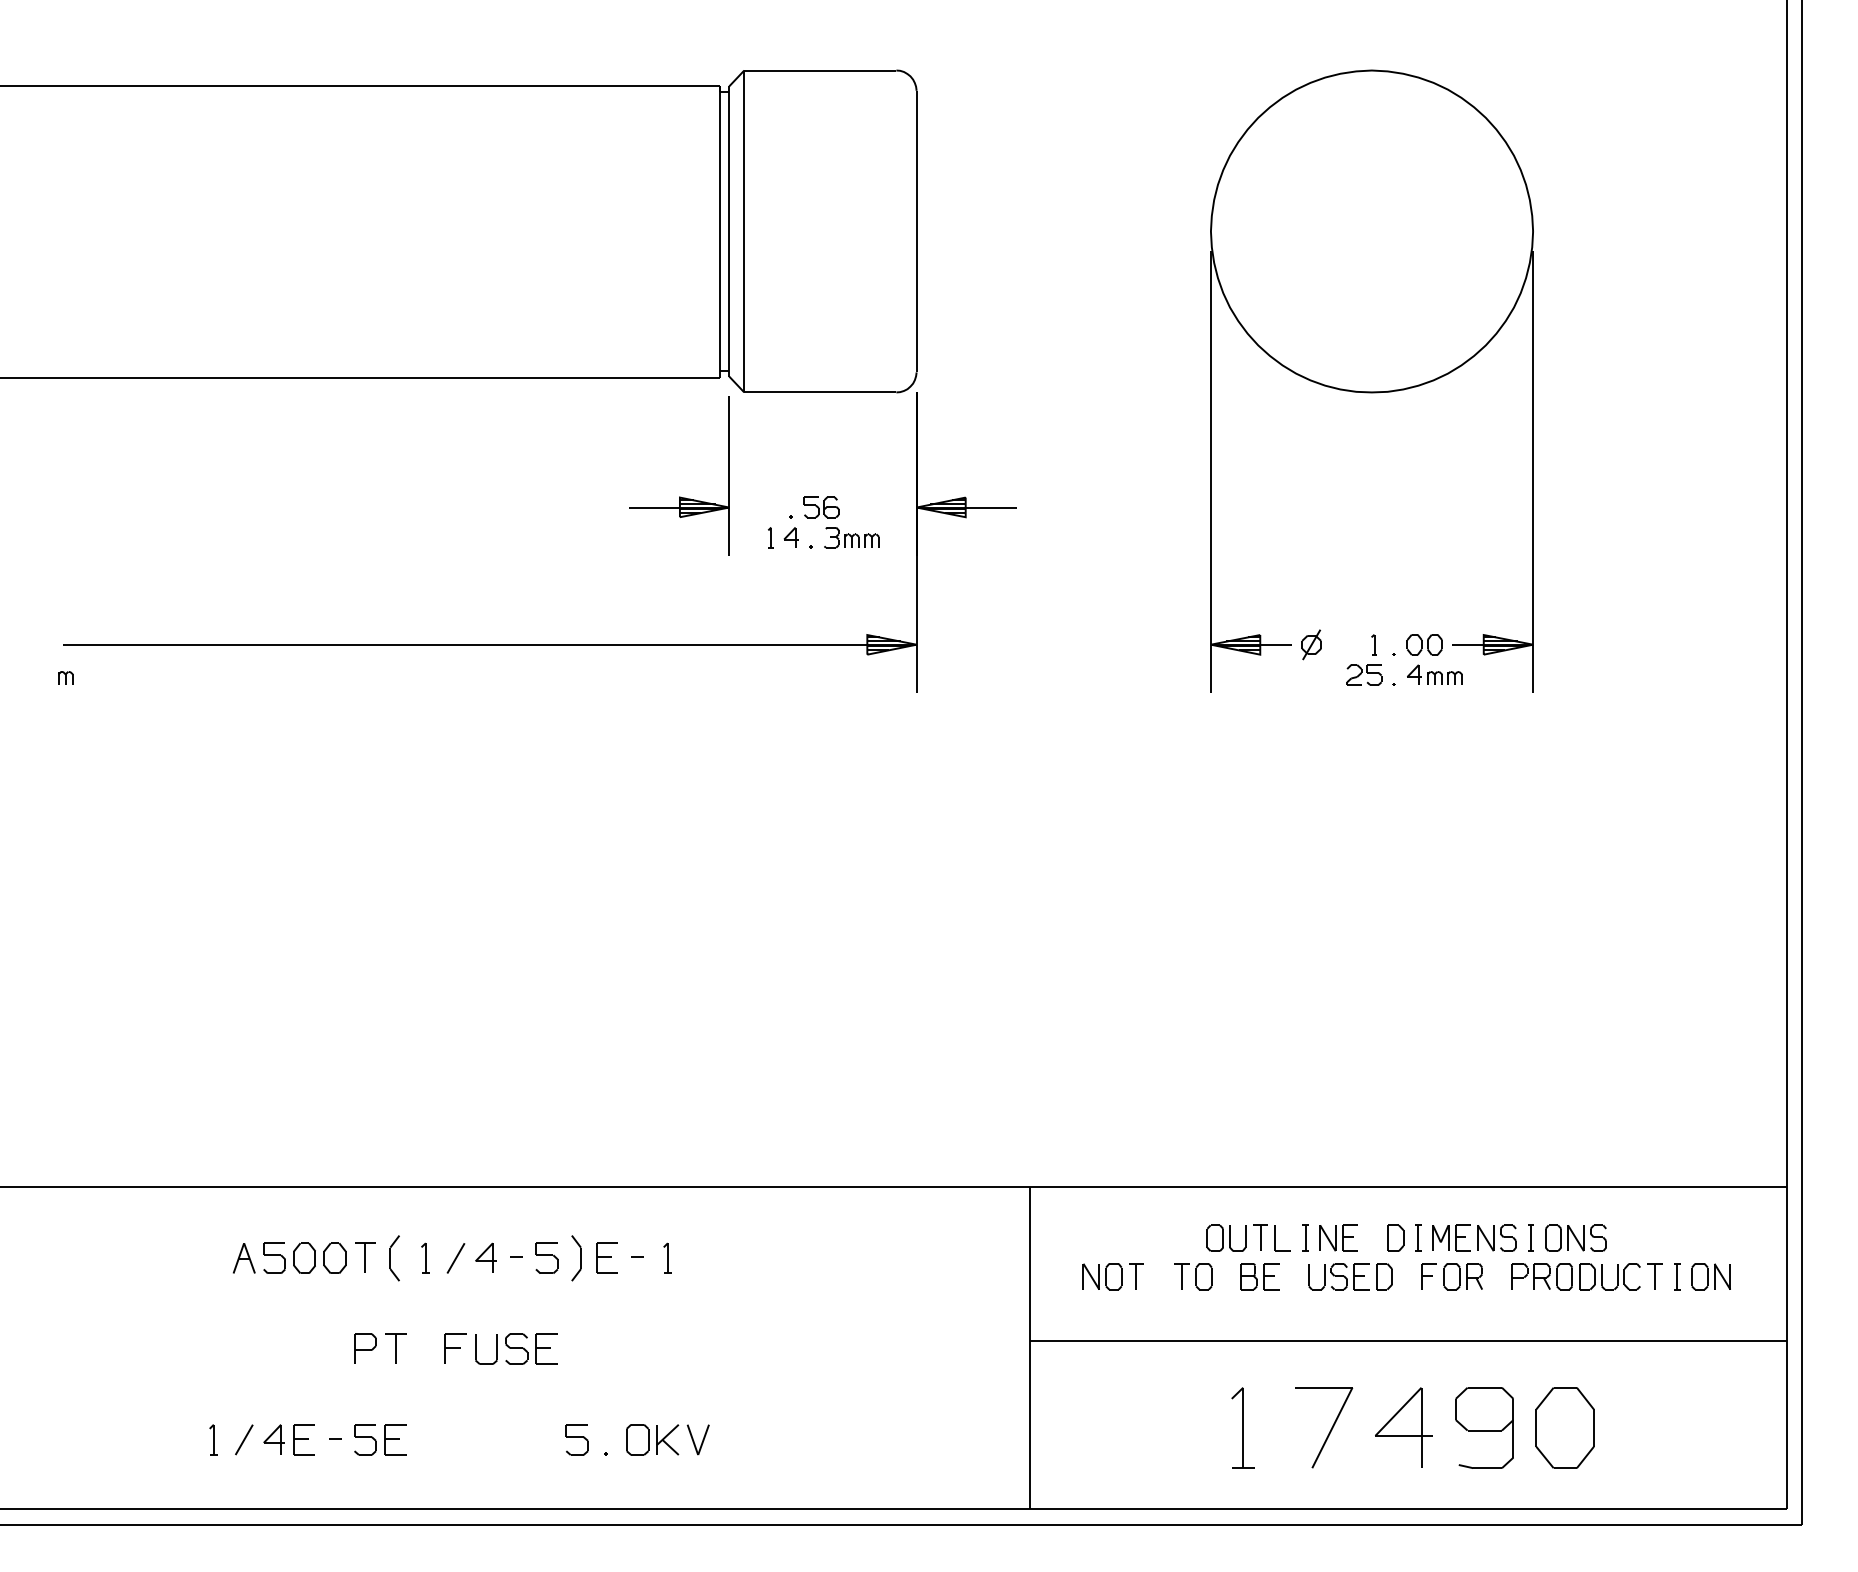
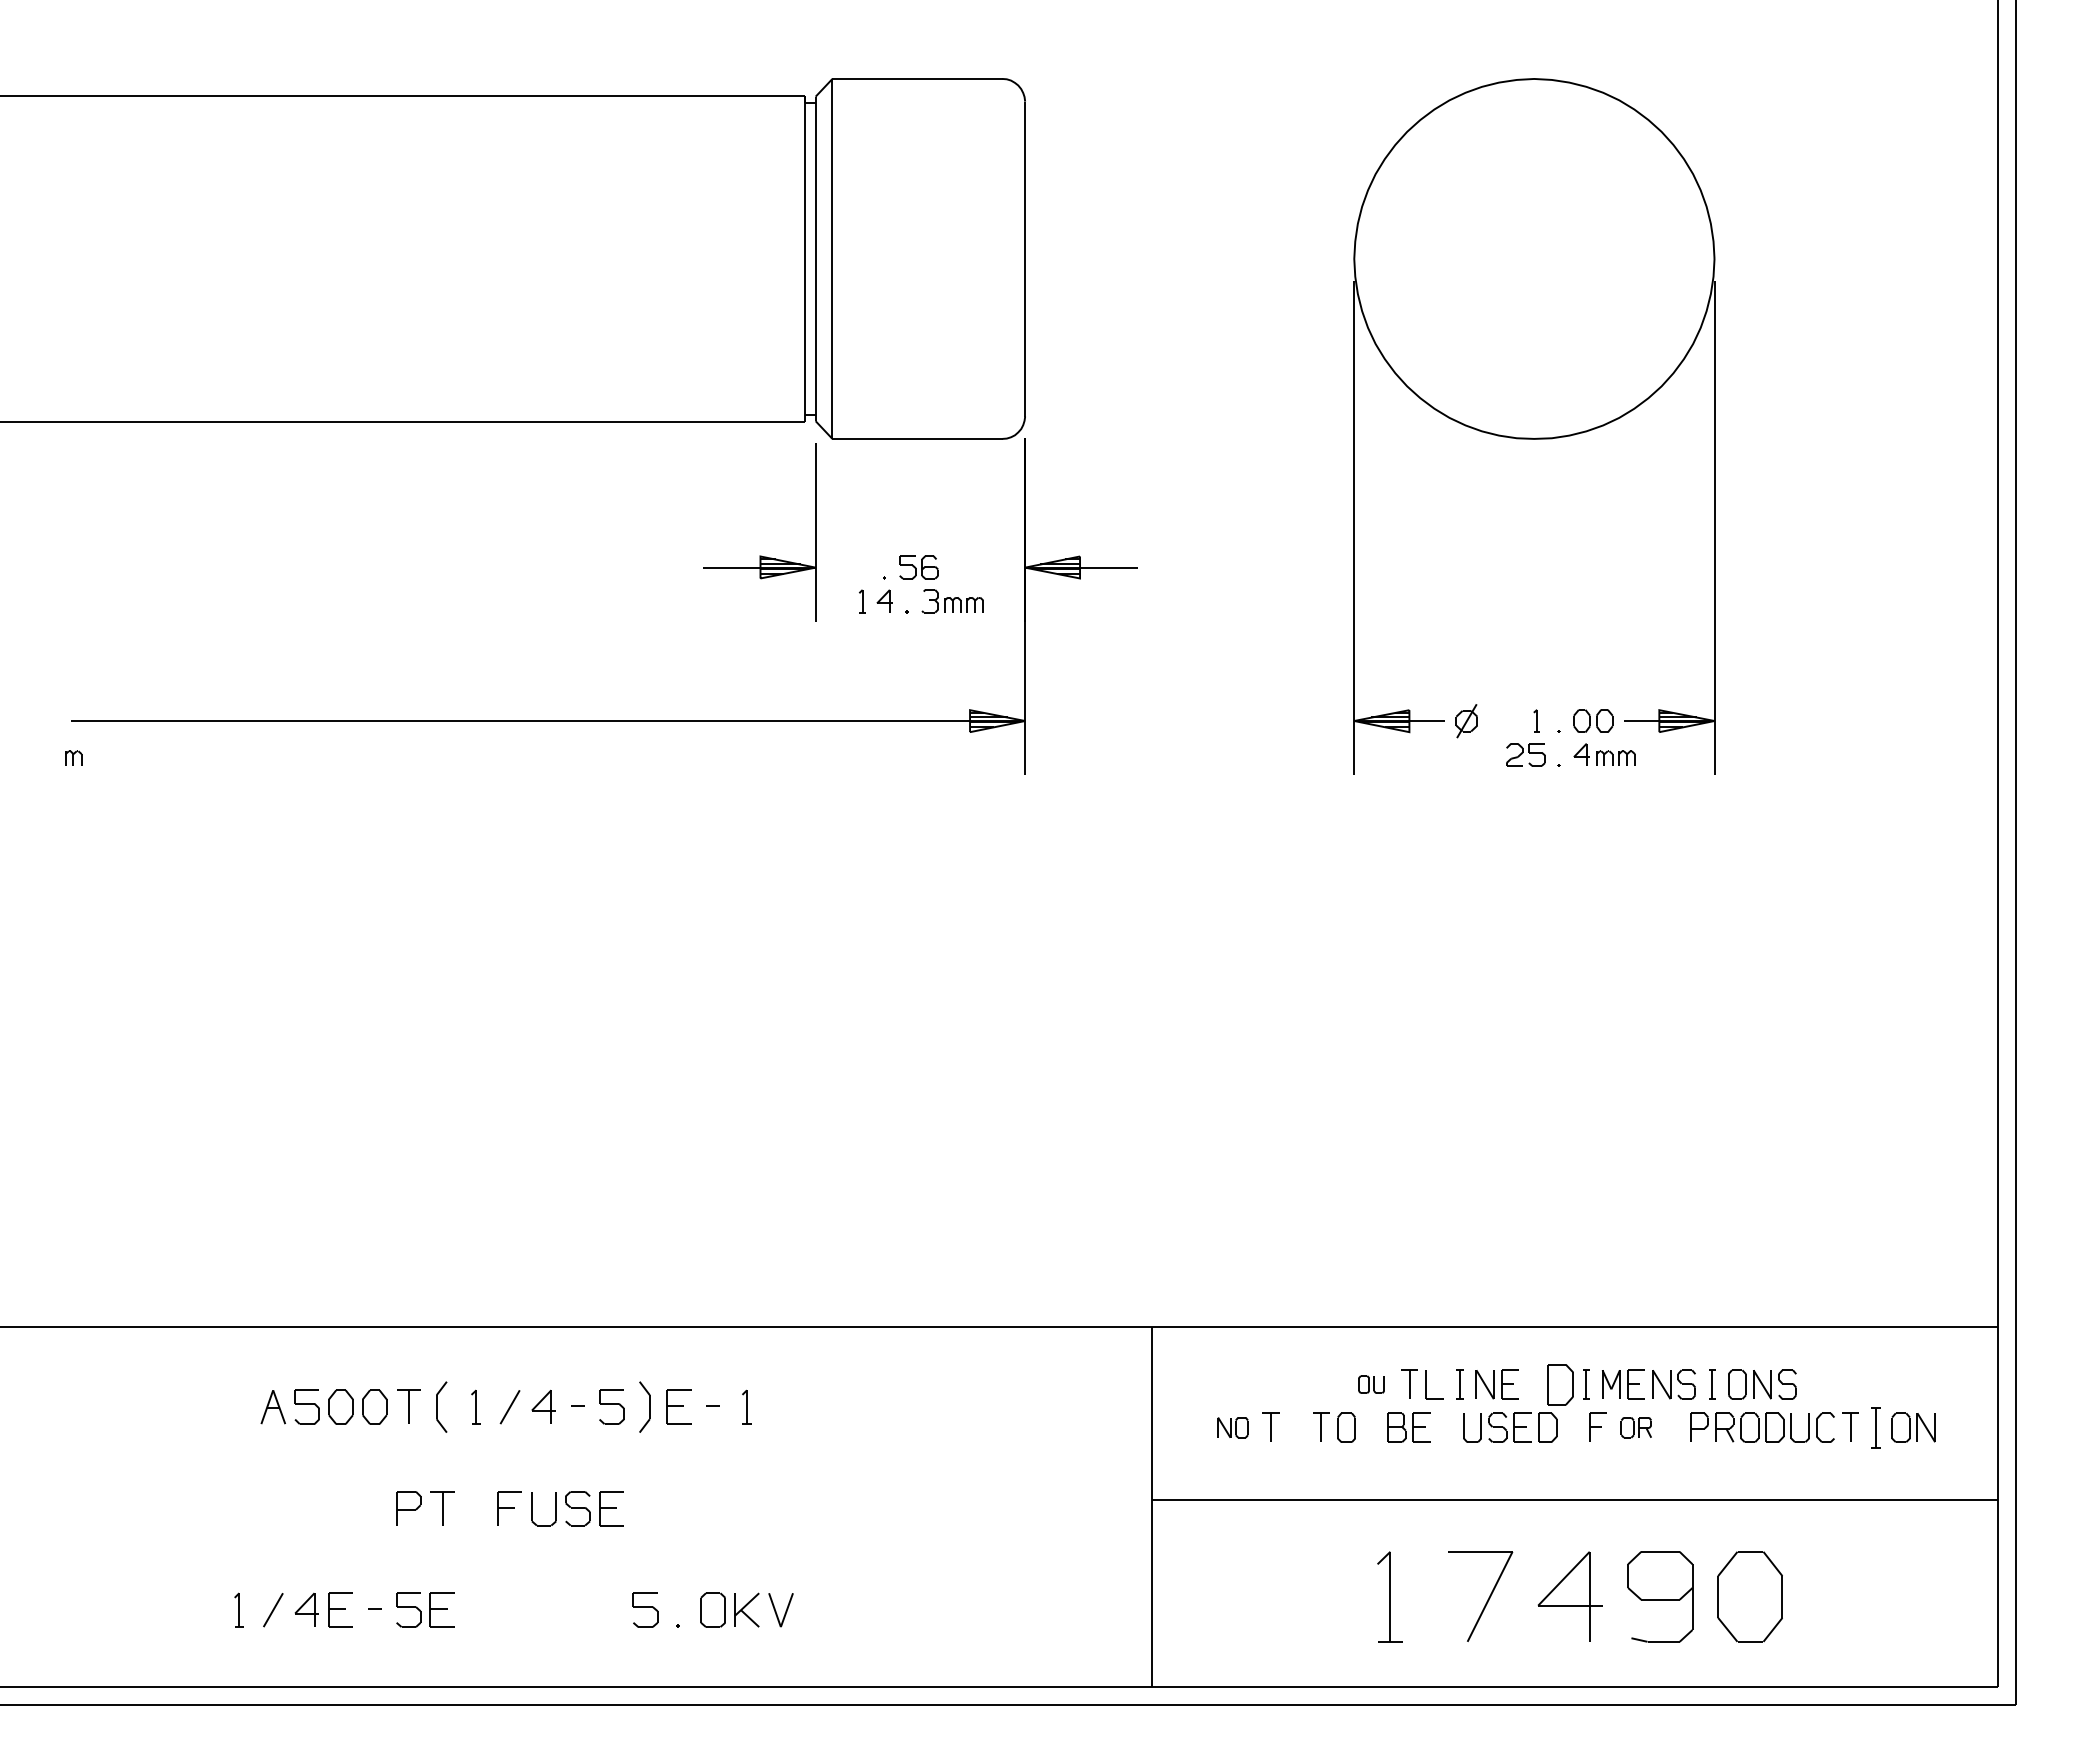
part: (1226, 1238) -> (1371, 1384), size x0.6
part: (1395, 1238) -> (1560, 1384), size x1.4
part: (1102, 1276) -> (1232, 1427), size x0.7
part: (1463, 1276) -> (1636, 1427), size x0.7
part: (1677, 1276) -> (1875, 1427), size x1.4

